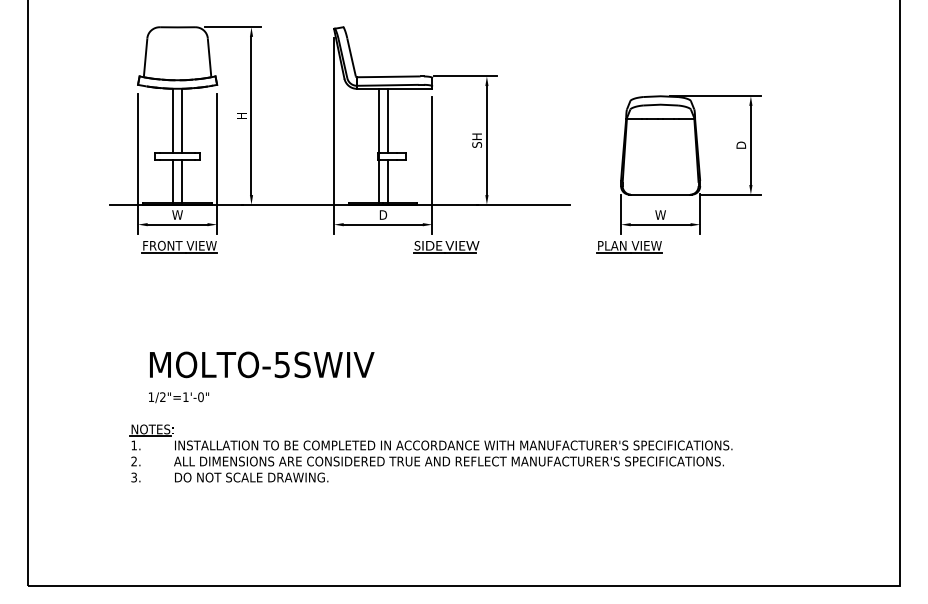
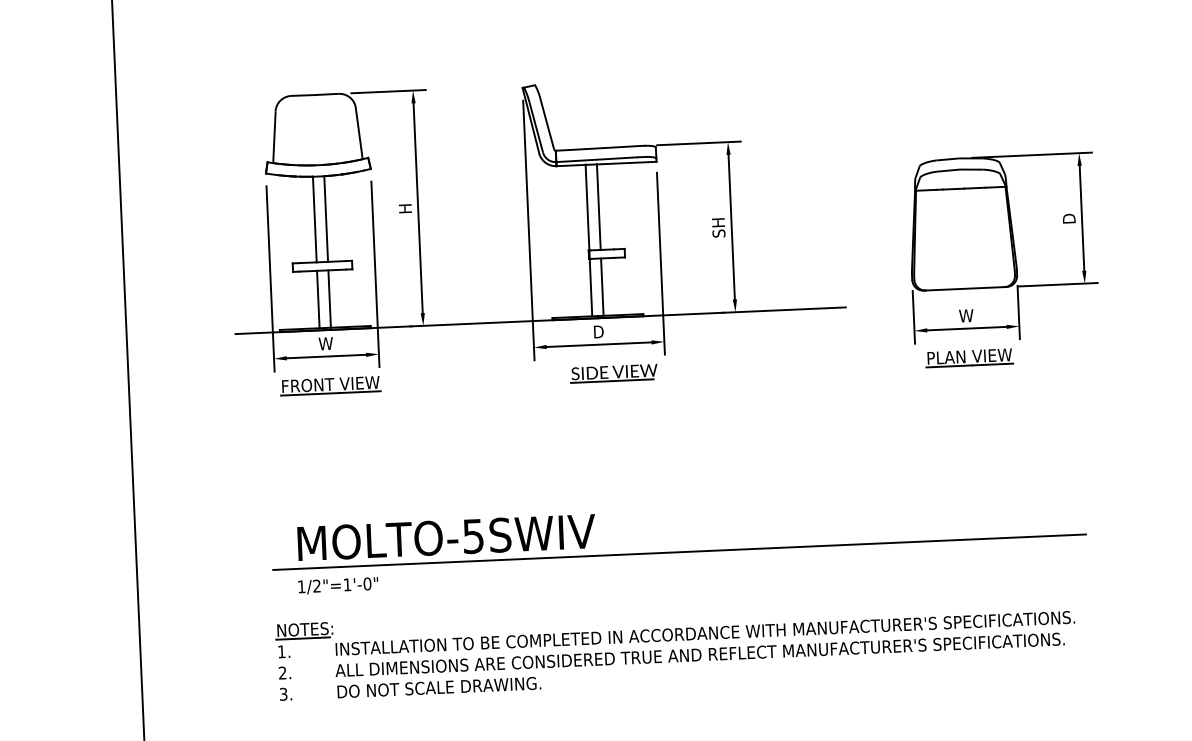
part: (446, 247) -> (614, 374), moved
part: (629, 247) -> (969, 358), moved
line: (436, 383) -> (678, 552), added

